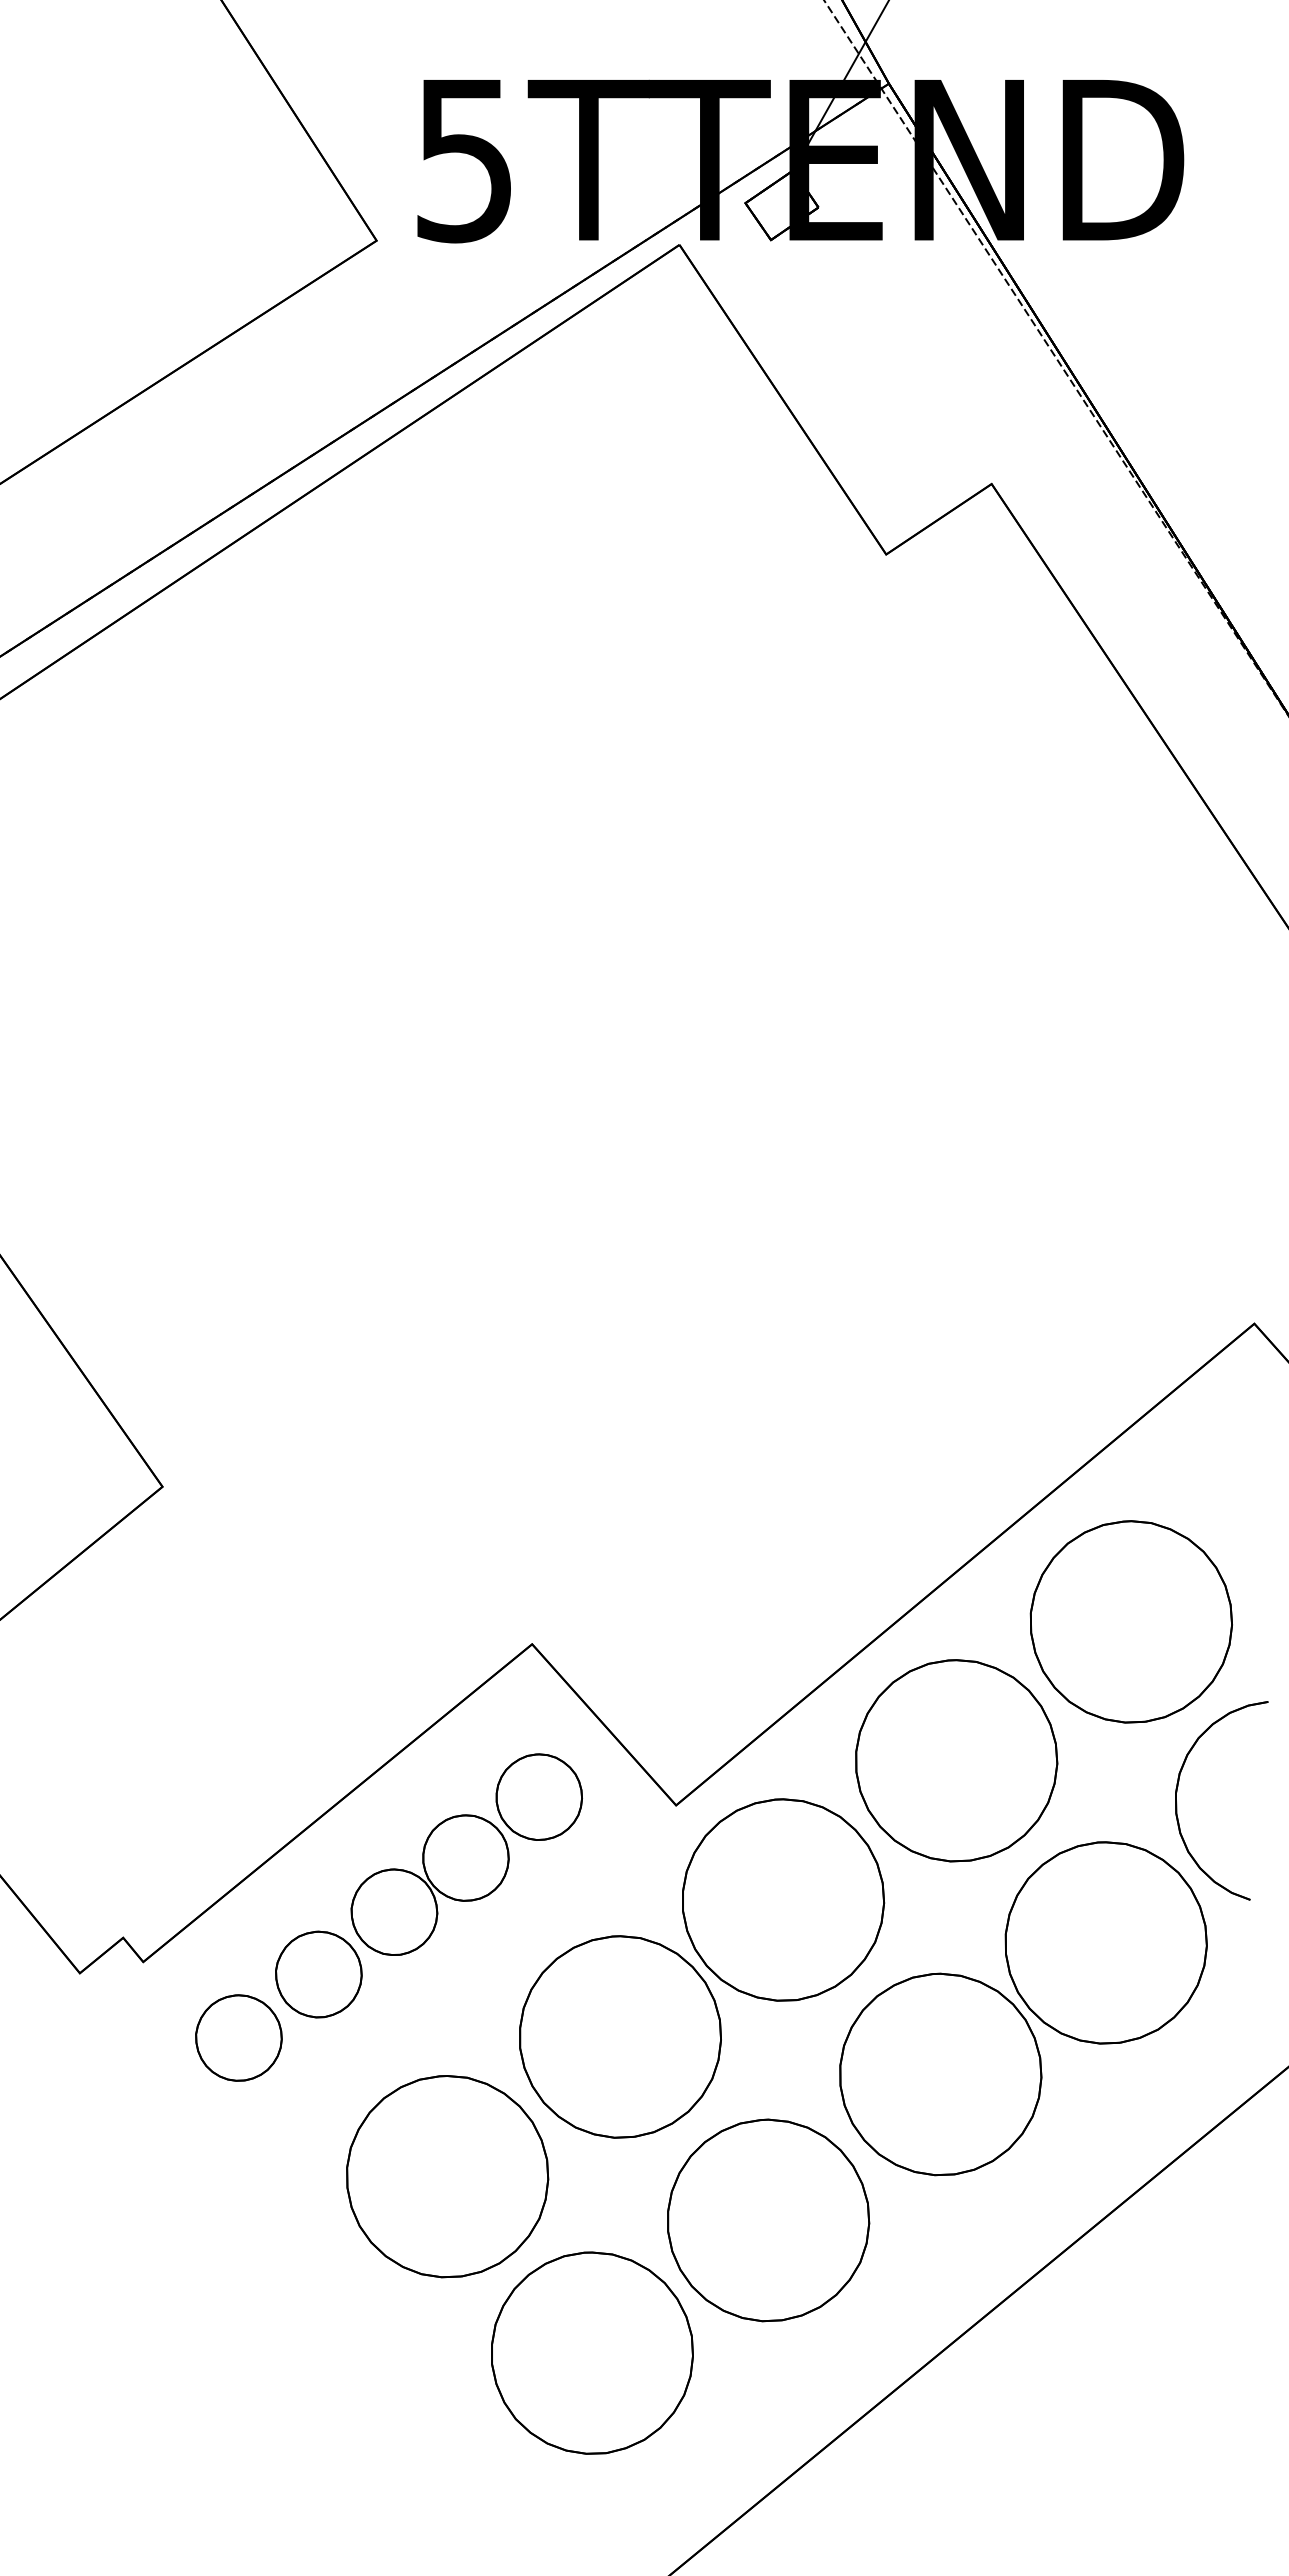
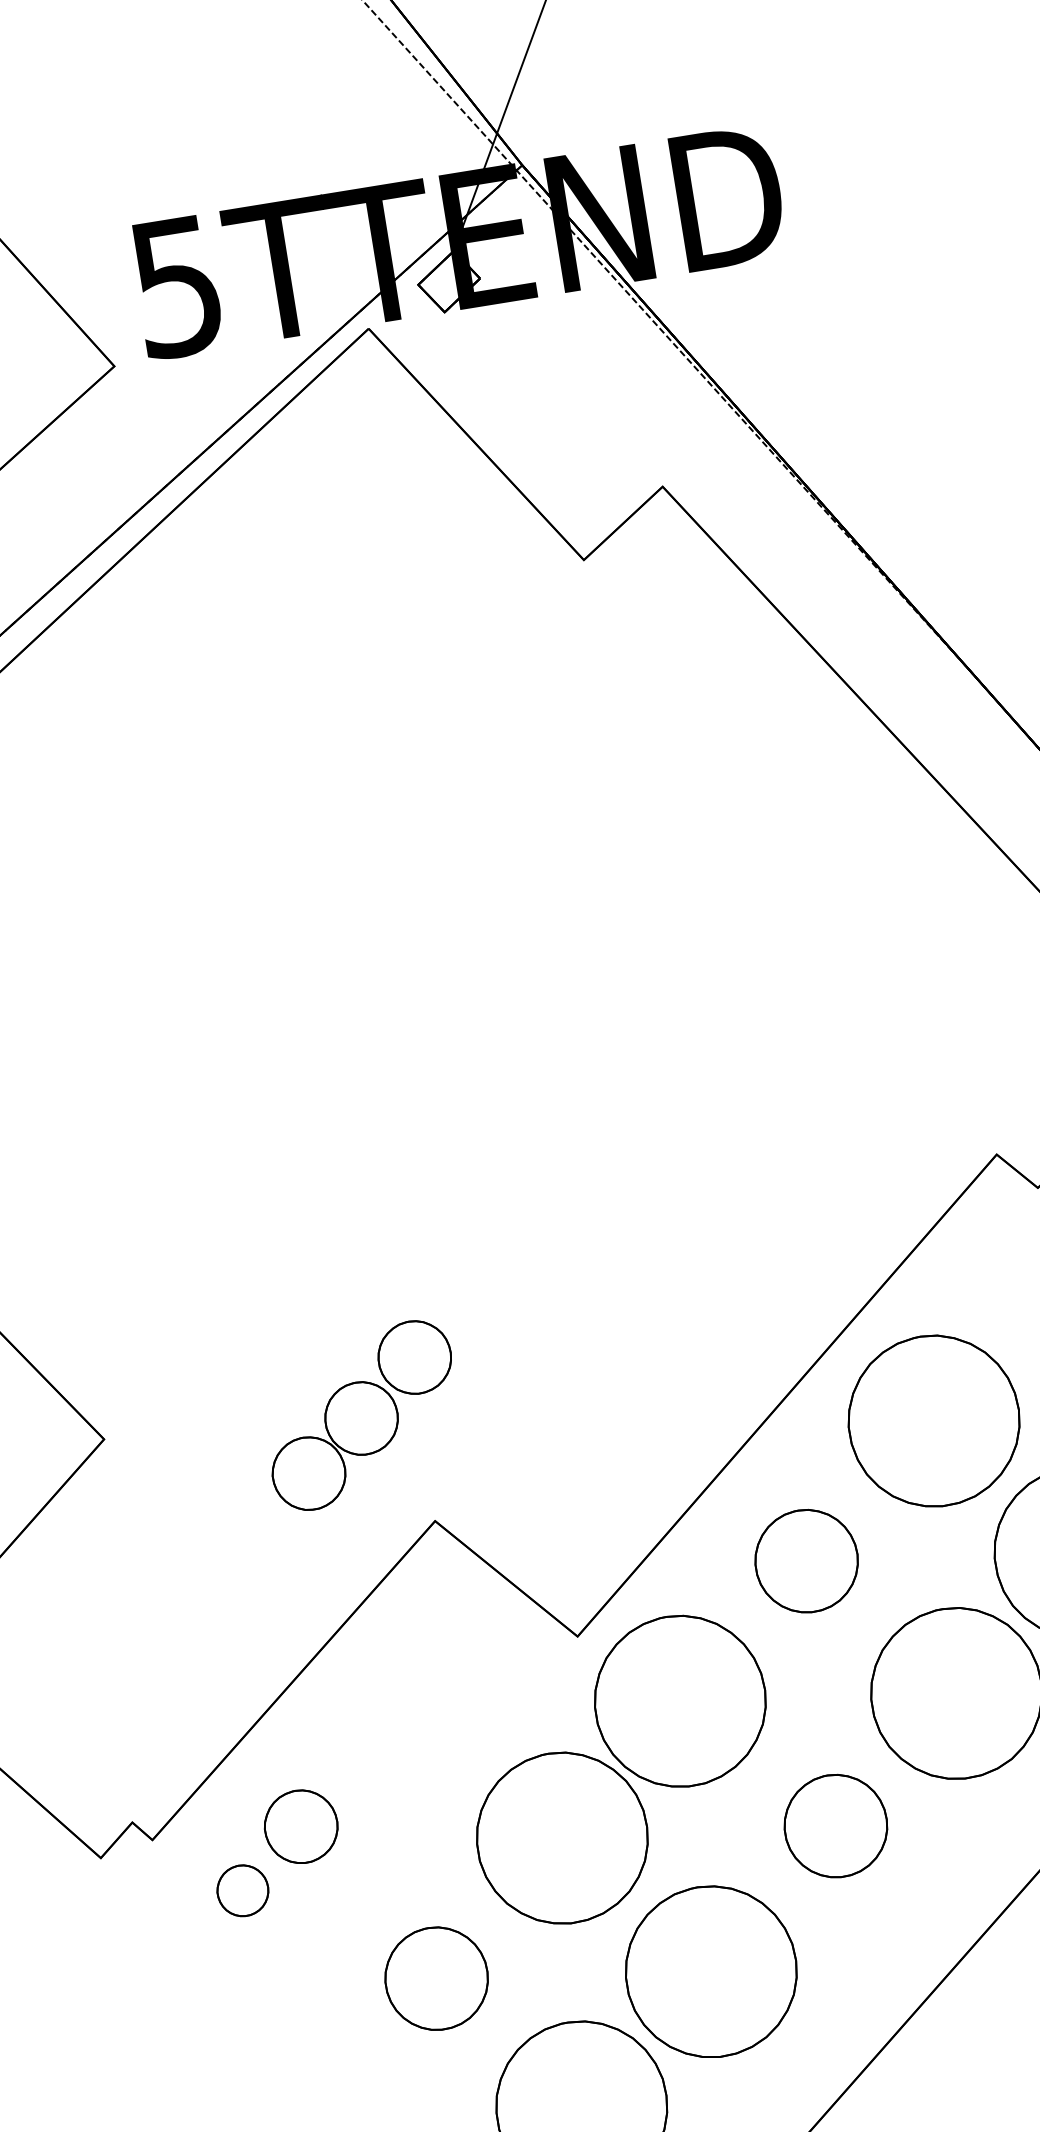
part: (956, 1760) -> (806, 1560), size x0.6
part: (466, 1854) -> (361, 1415), moved
part: (238, 2037) -> (242, 1890), size x0.7
part: (940, 2074) -> (835, 1826), size x0.6
part: (447, 2176) -> (436, 1978), size x0.6

